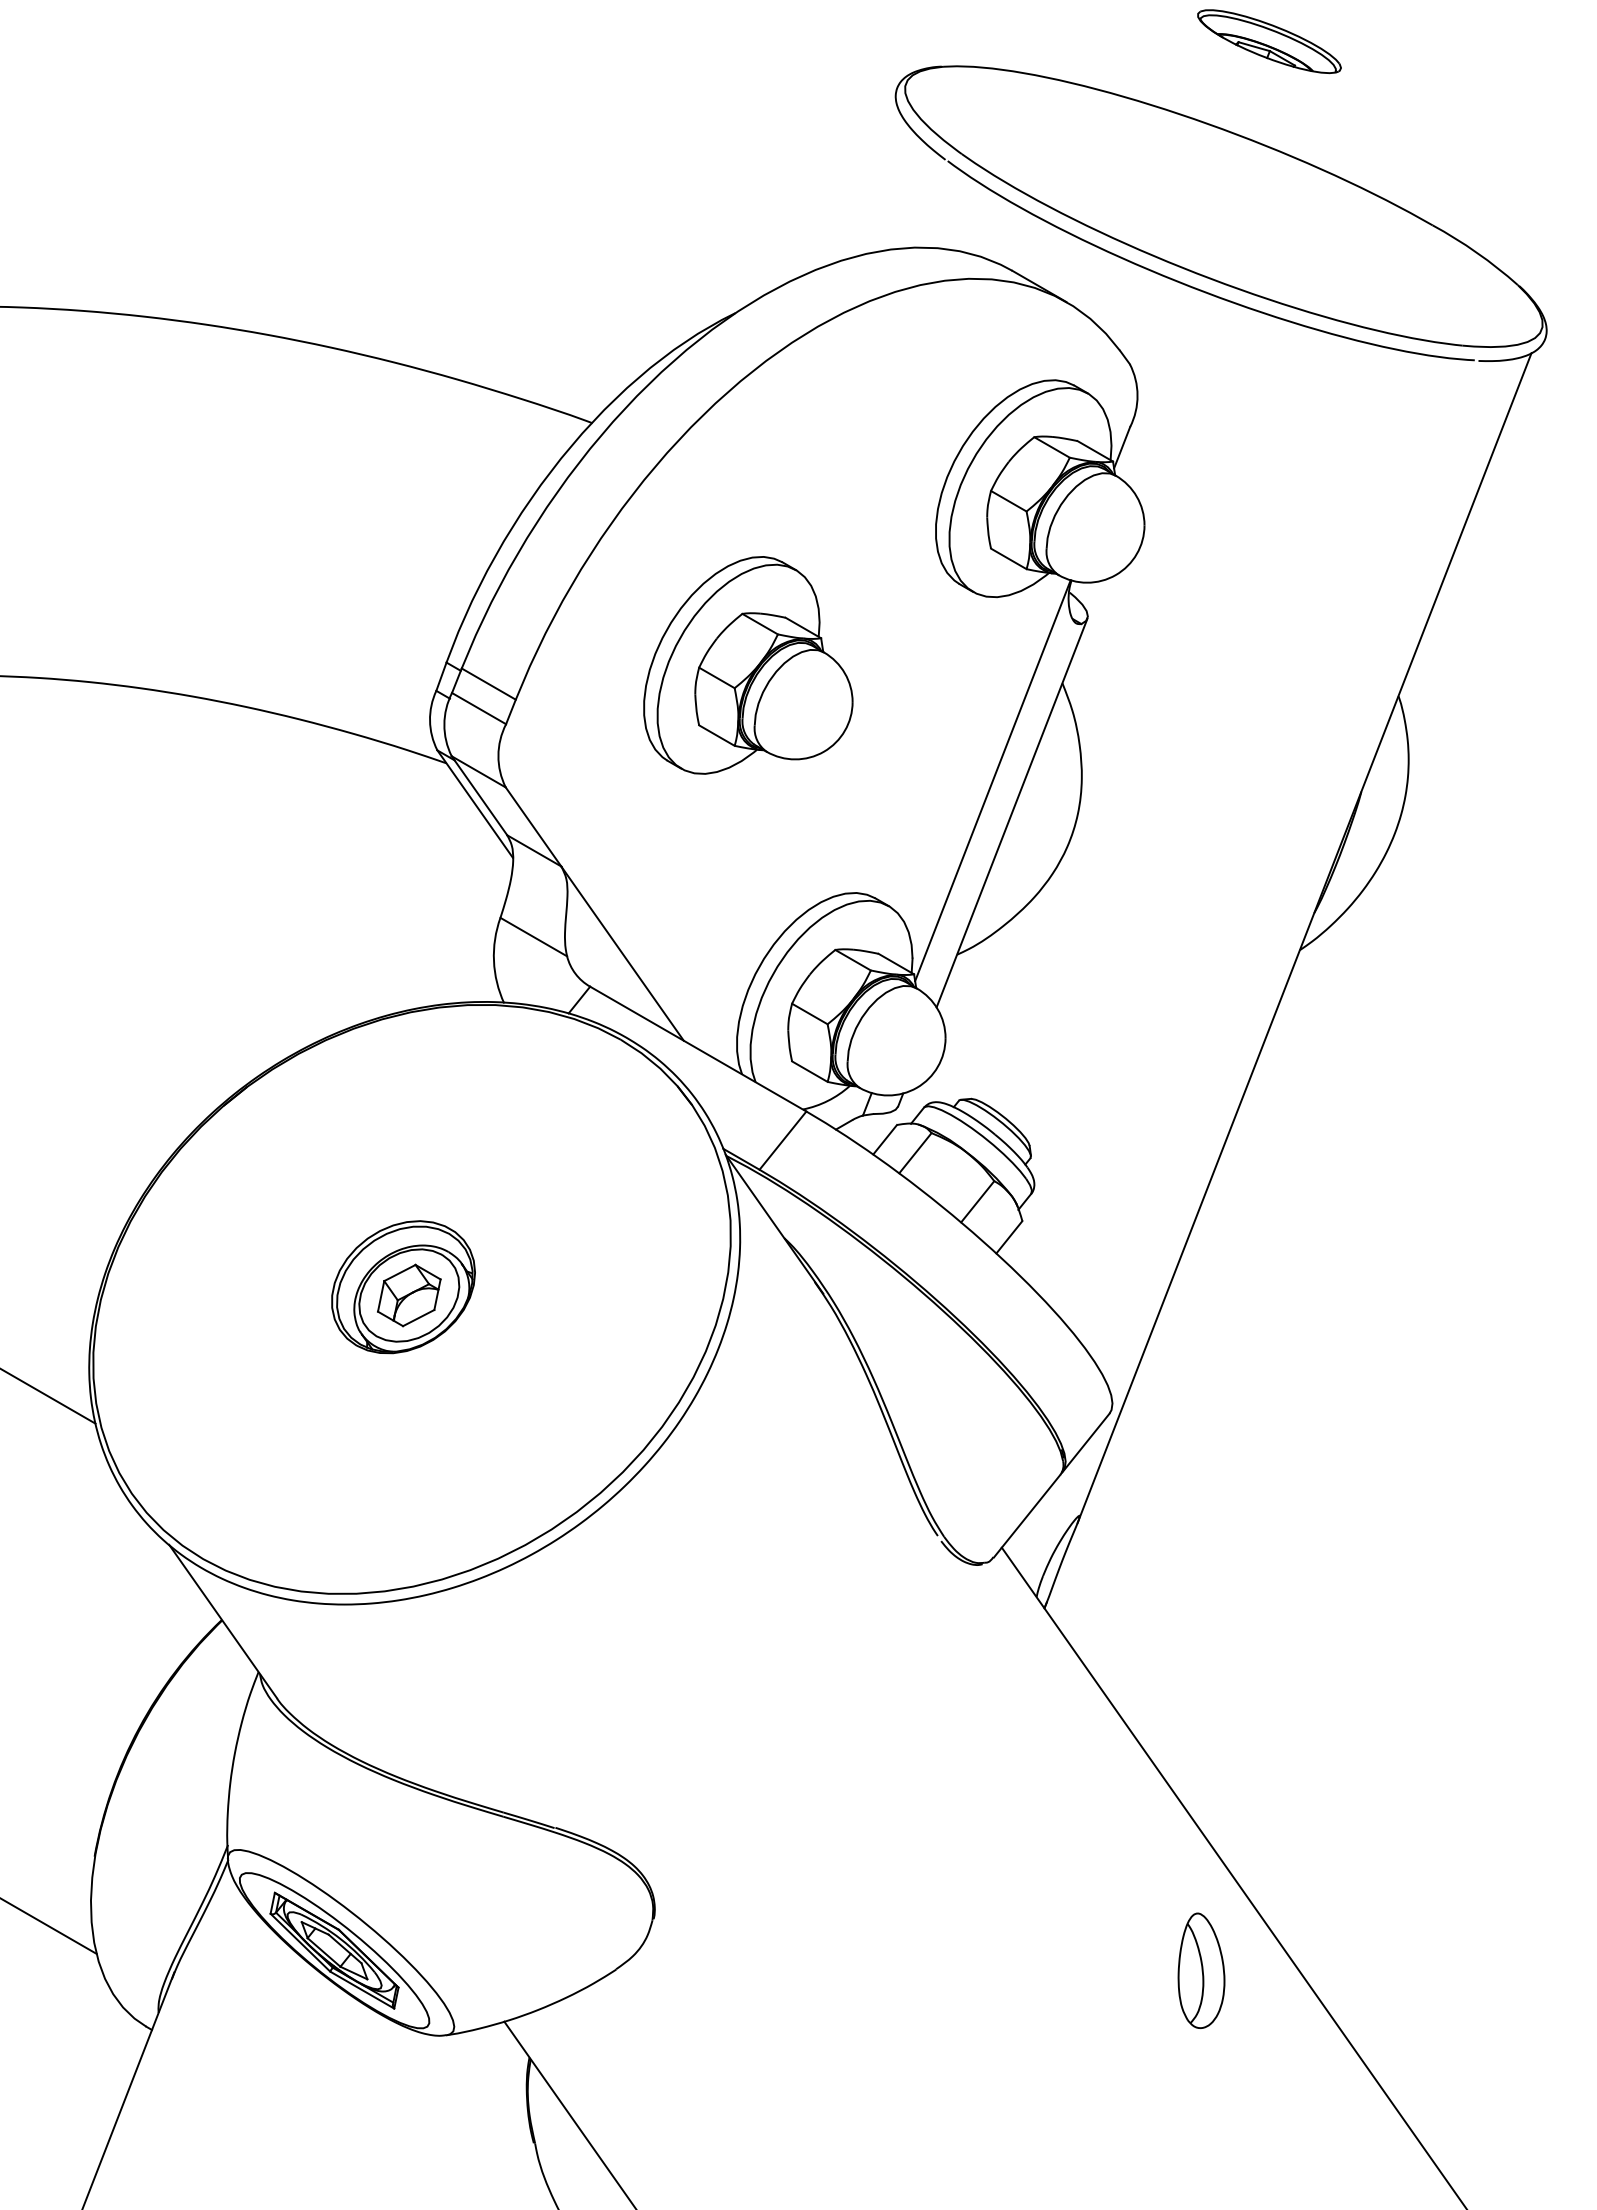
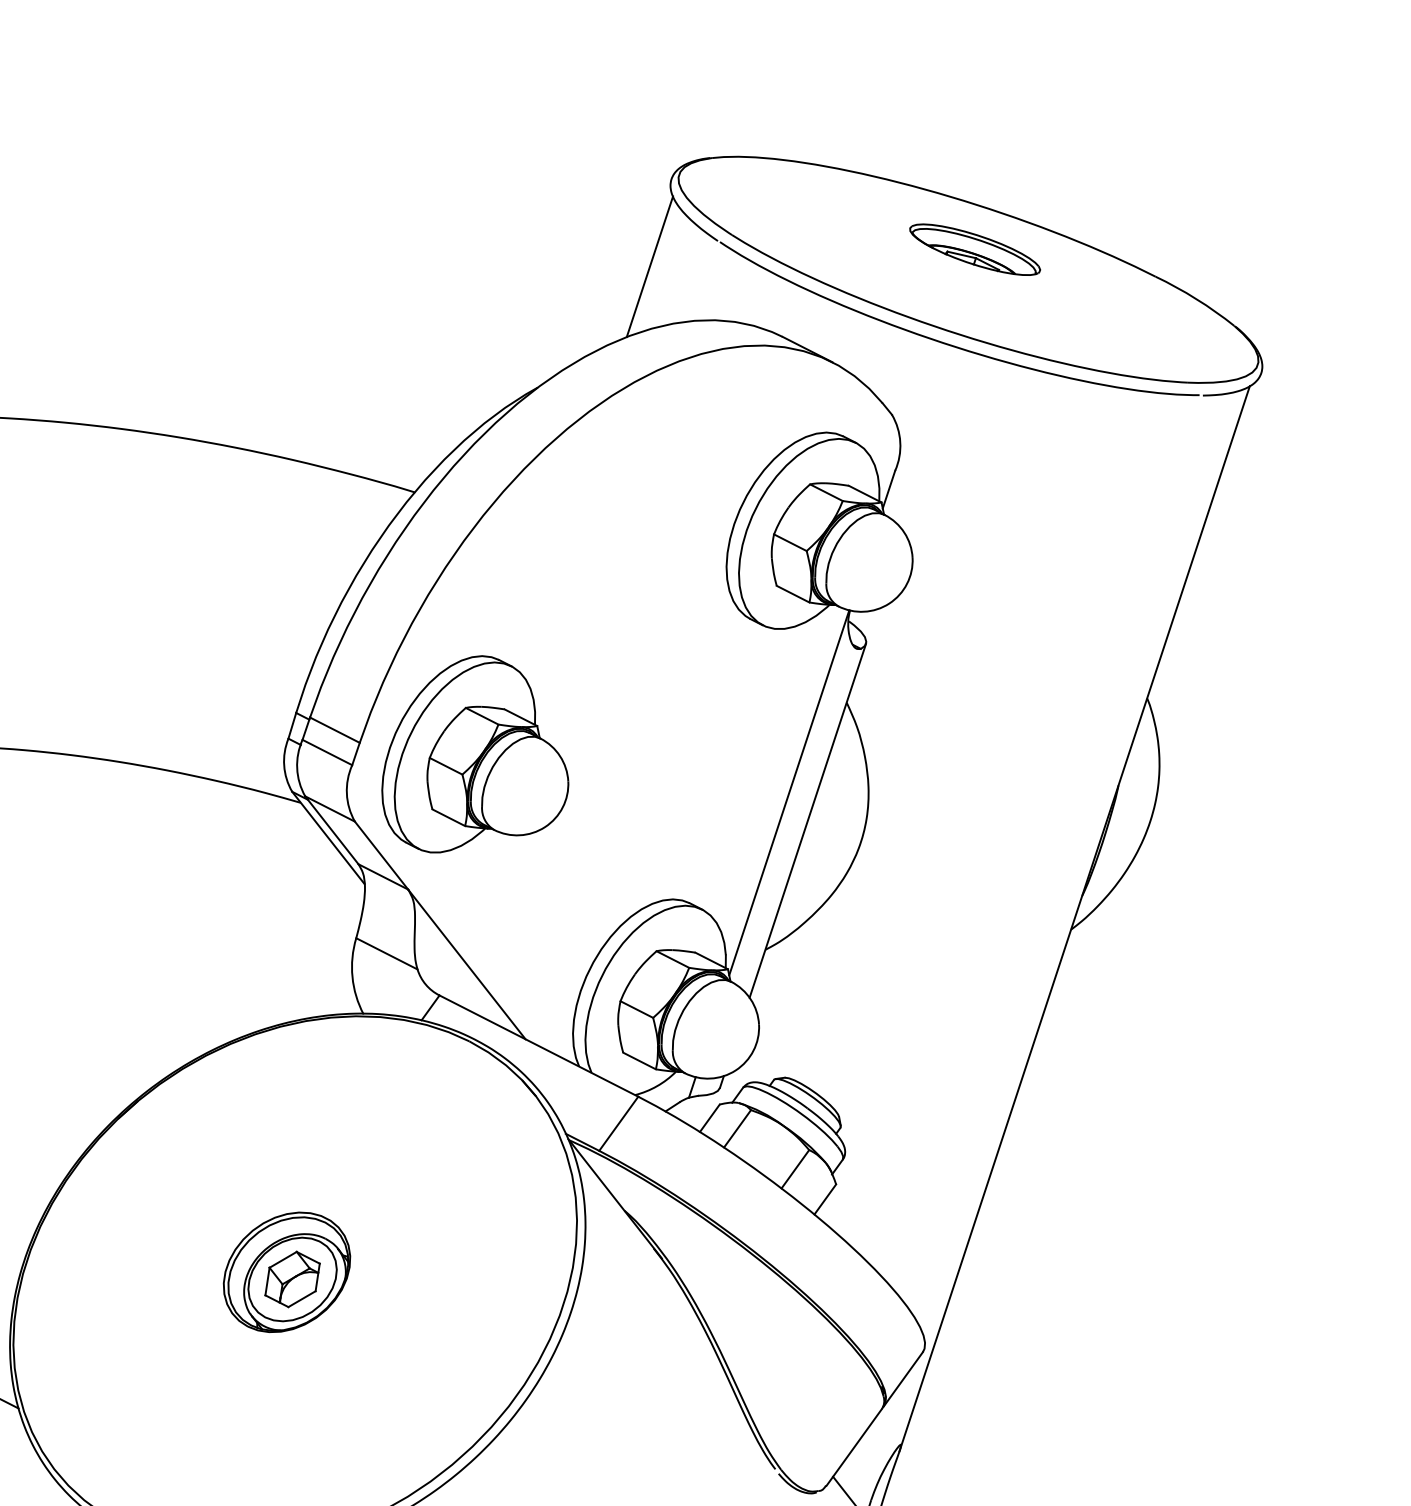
part: (1269, 41) -> (975, 249), moved
line: (867, 184) -> (649, 266), added
part: (748, 665) -> (473, 753), moved

